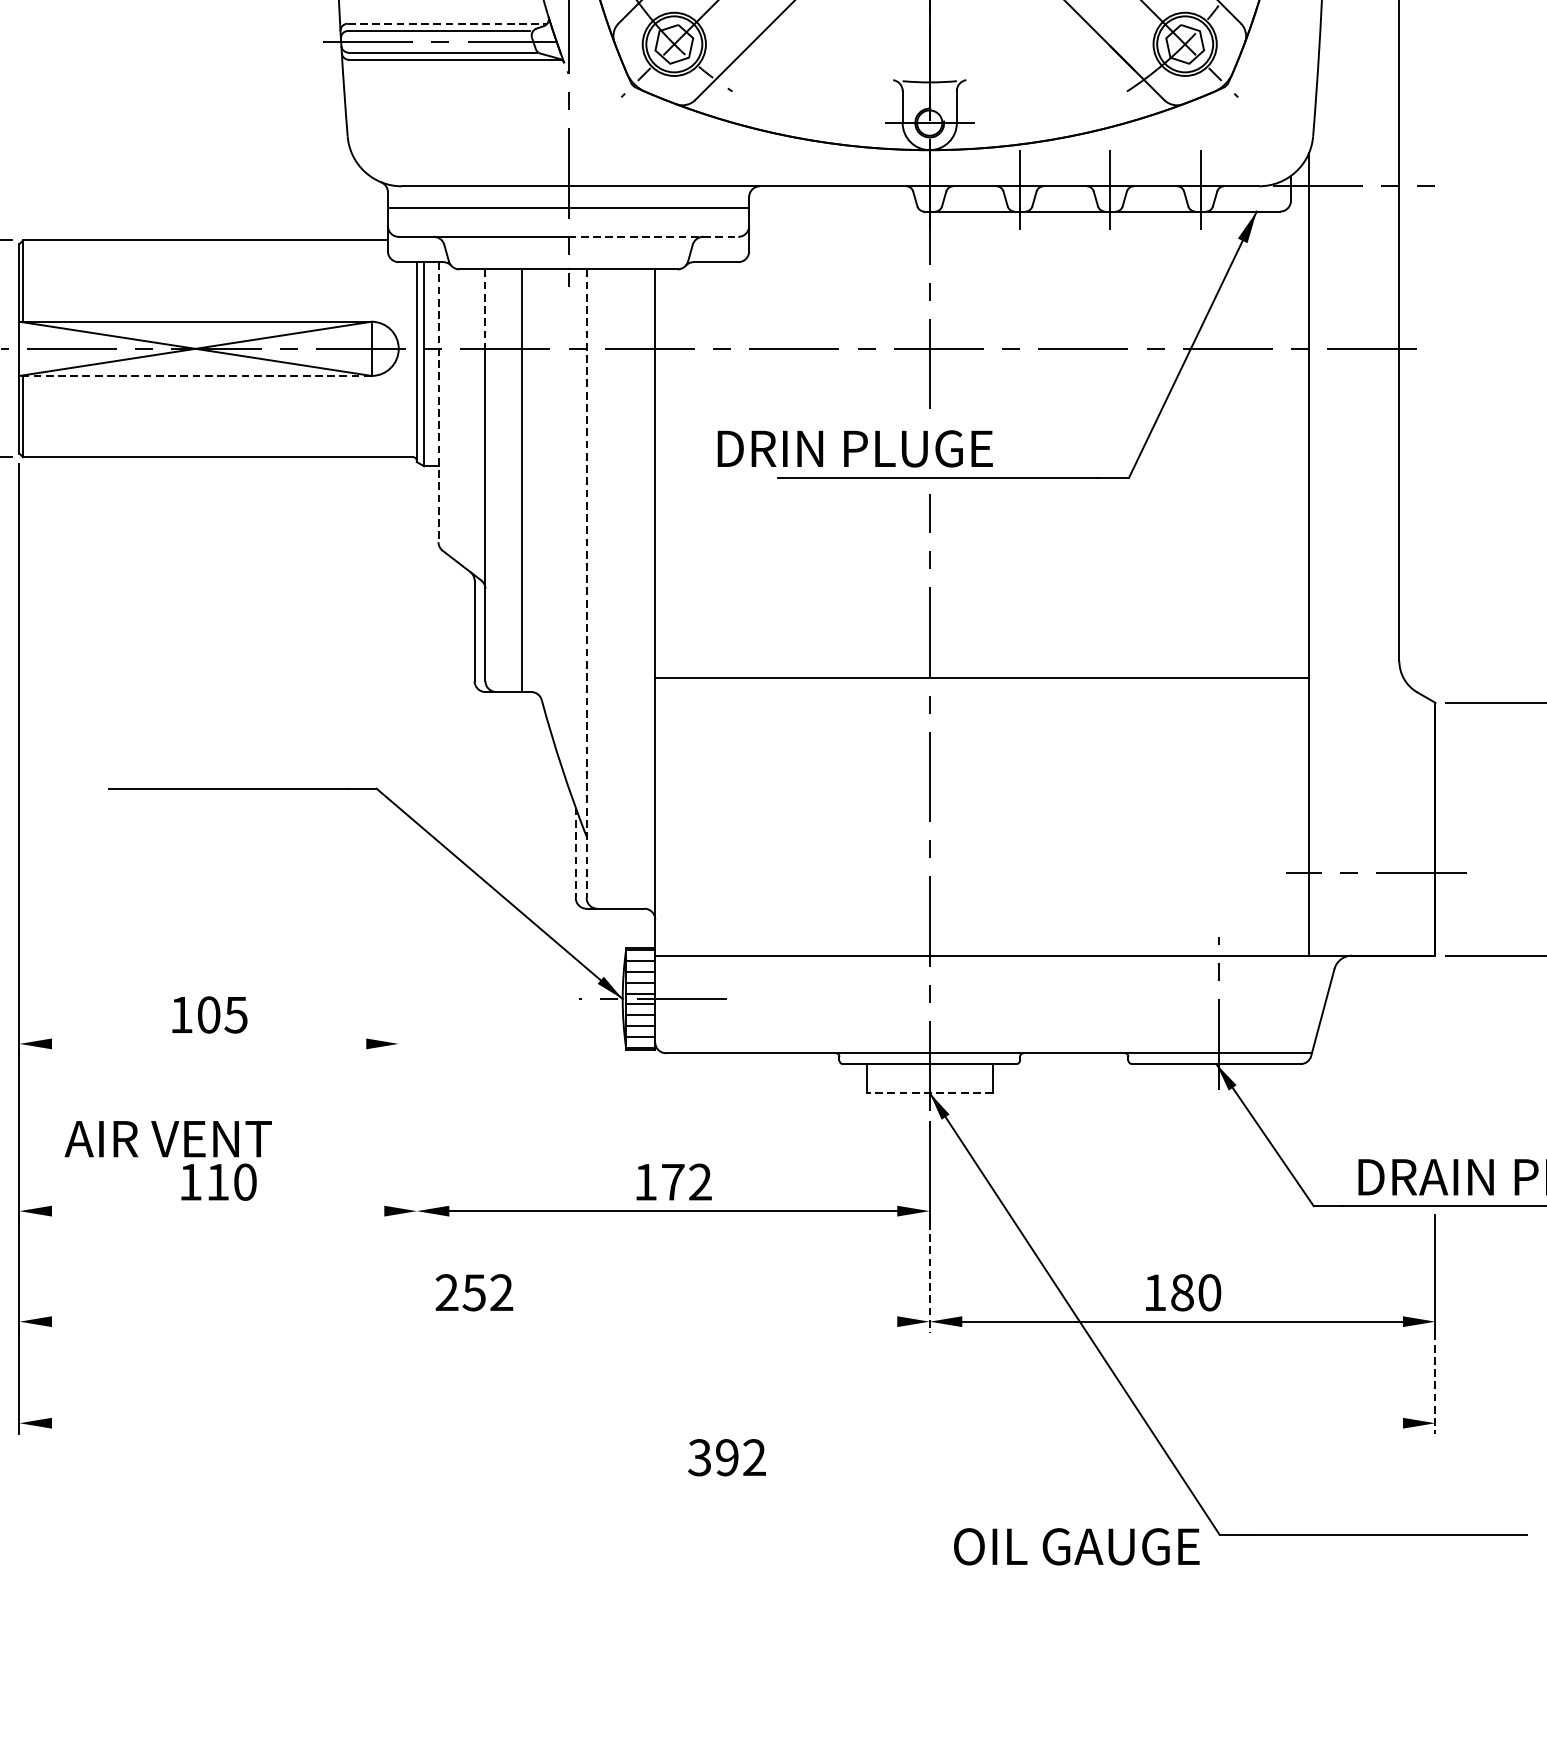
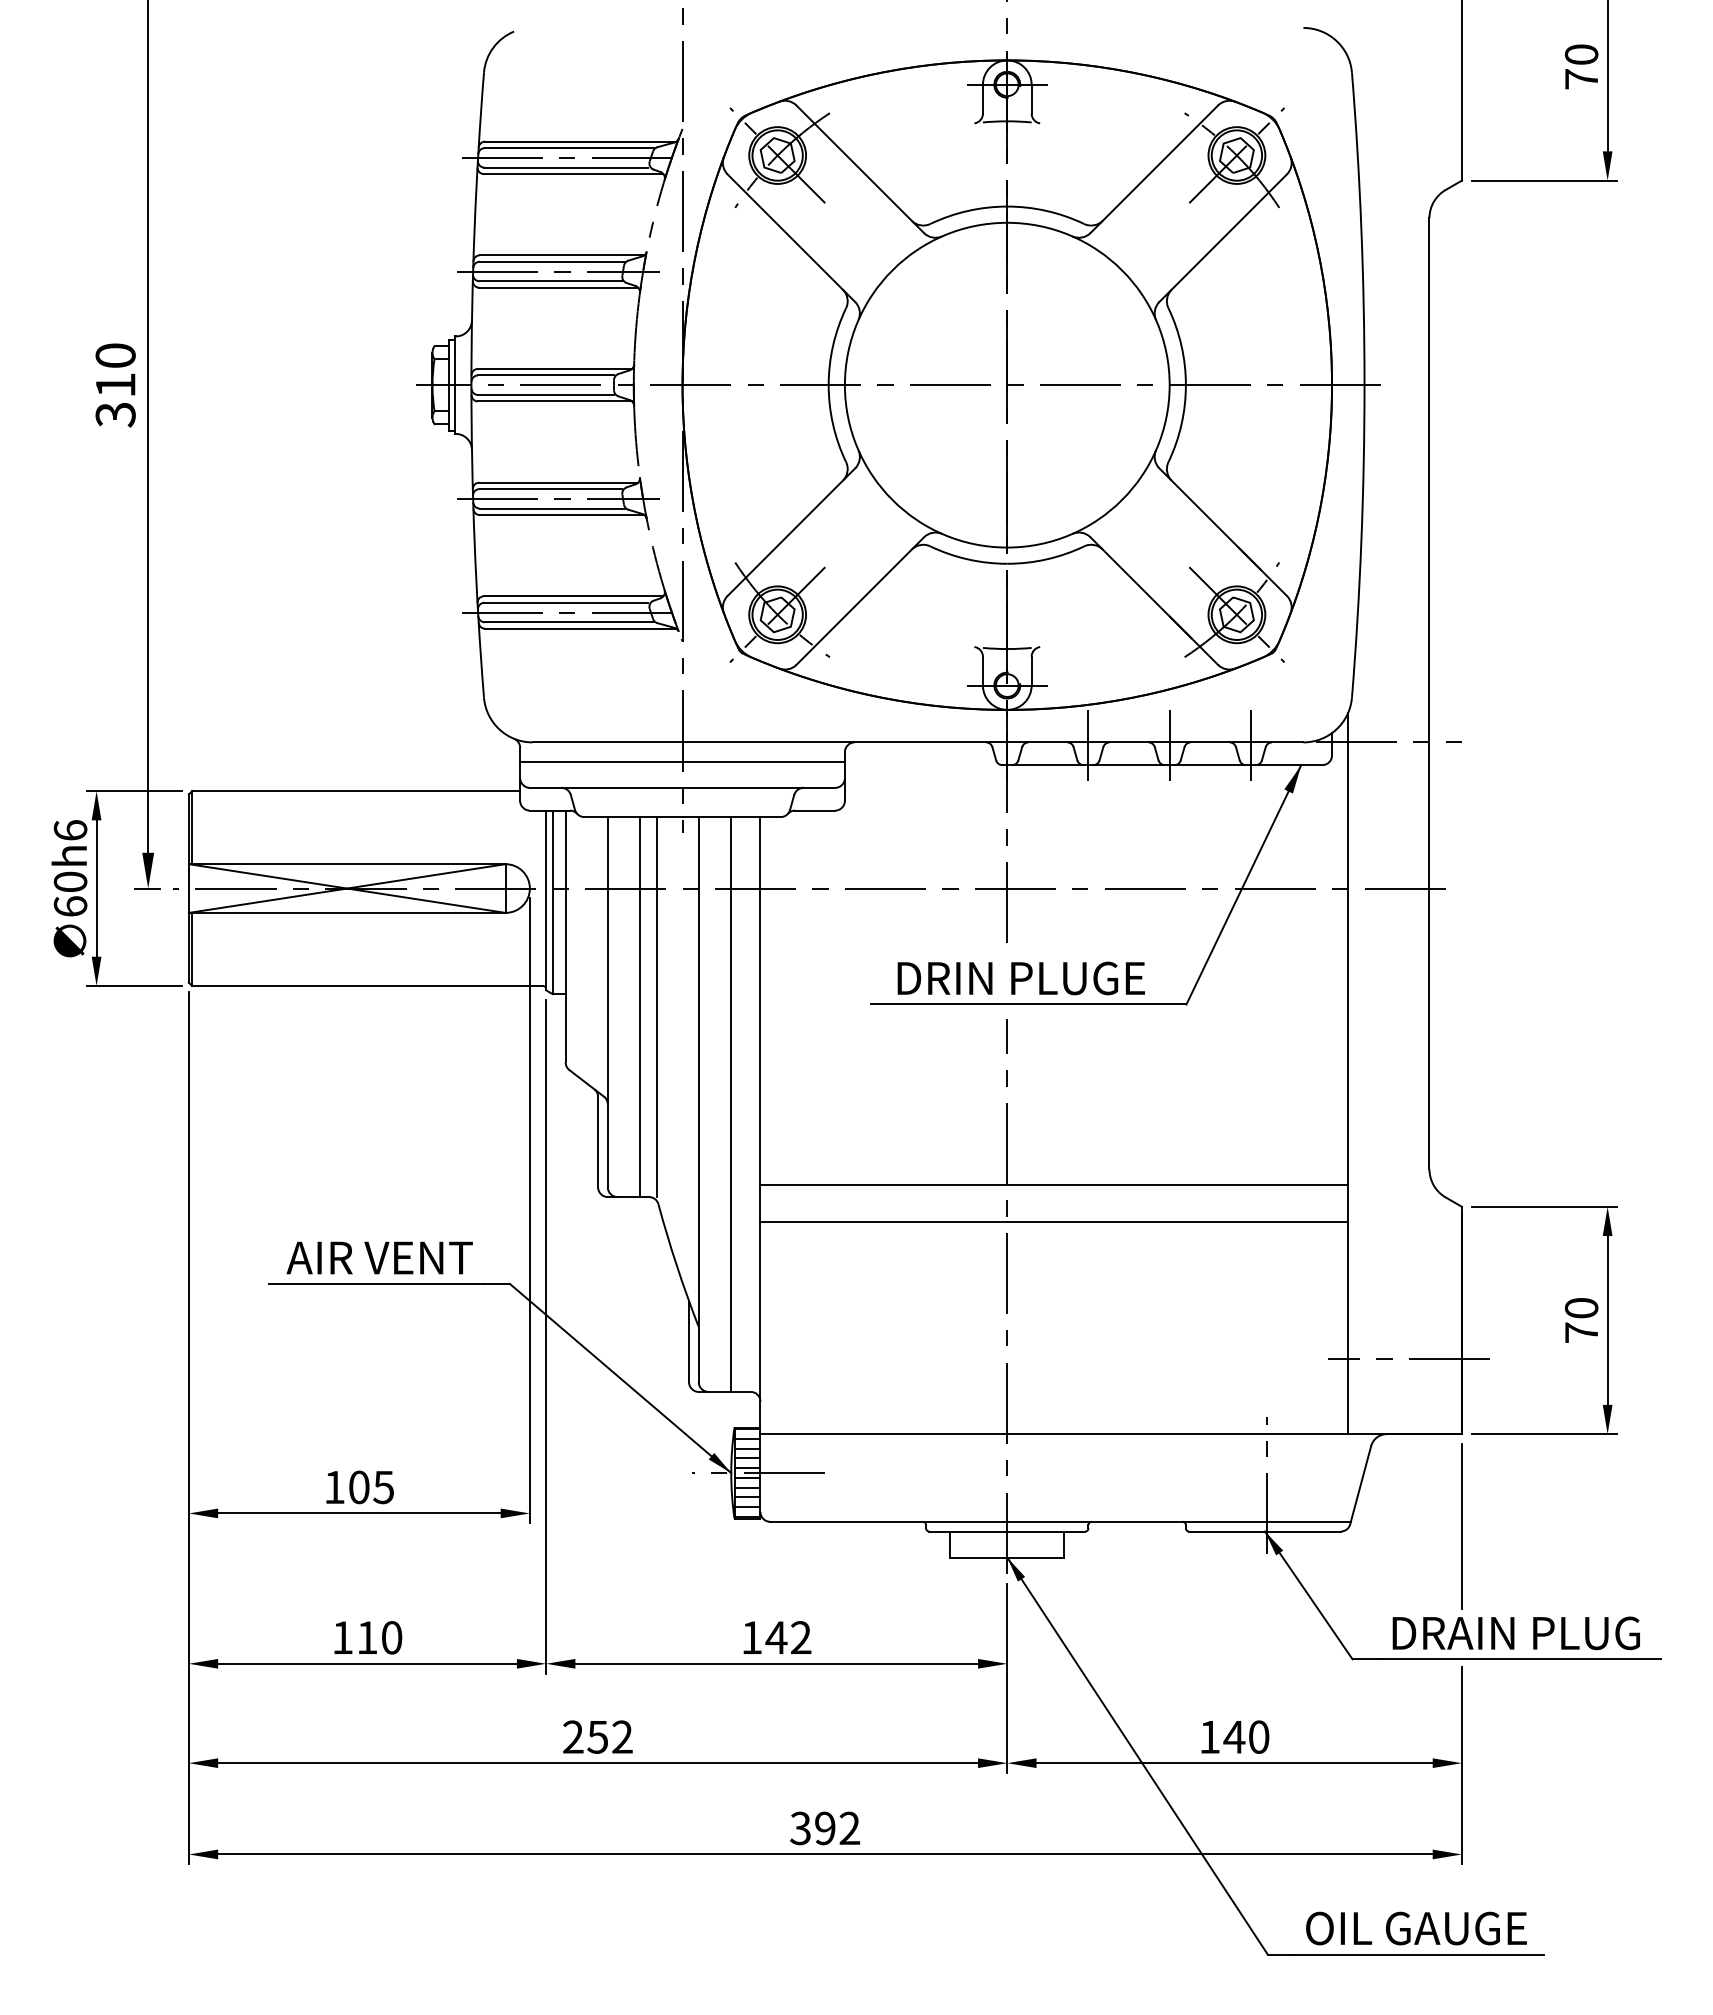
line: (447, 23) -> (573, 596), dashed -> solid
line: (654, 236) -> (759, 787), dashed -> solid
line: (485, 308) -> (607, 852), dashed -> solid
line: (194, 375) -> (346, 912), dashed -> solid
line: (438, 402) -> (565, 936), dashed -> solid
text: (854, 448) -> (1020, 978), moved
line: (539, 481) -> (656, 1007), added
line: (586, 583) -> (698, 1099), dashed -> solid
line: (622, 589) -> (731, 1104), added
line: (398, 706) -> (529, 1210), added
line: (982, 720) -> (1054, 1222), added
line: (417, 847) -> (546, 1336), added
line: (576, 852) -> (689, 1341), dashed -> solid
line: (209, 1043) -> (359, 1513), added
line: (1434, 1057) -> (1461, 1525), added
line: (929, 1092) -> (1007, 1557), dashed -> solid
text: (168, 1138) -> (379, 1257), moved
text: (673, 1181) -> (776, 1637), 172 -> 142
line: (218, 1210) -> (367, 1663), added
line: (929, 1277) -> (1007, 1723), dashed -> solid
text: (1182, 1292) -> (1234, 1736), 180 -> 140
line: (475, 1322) -> (598, 1763), added
line: (1434, 1383) -> (1461, 1818), dashed -> solid
line: (727, 1423) -> (825, 1854), added
text: (726, 1457) -> (824, 1828), moved
text: (1076, 1546) -> (1416, 1928), moved

